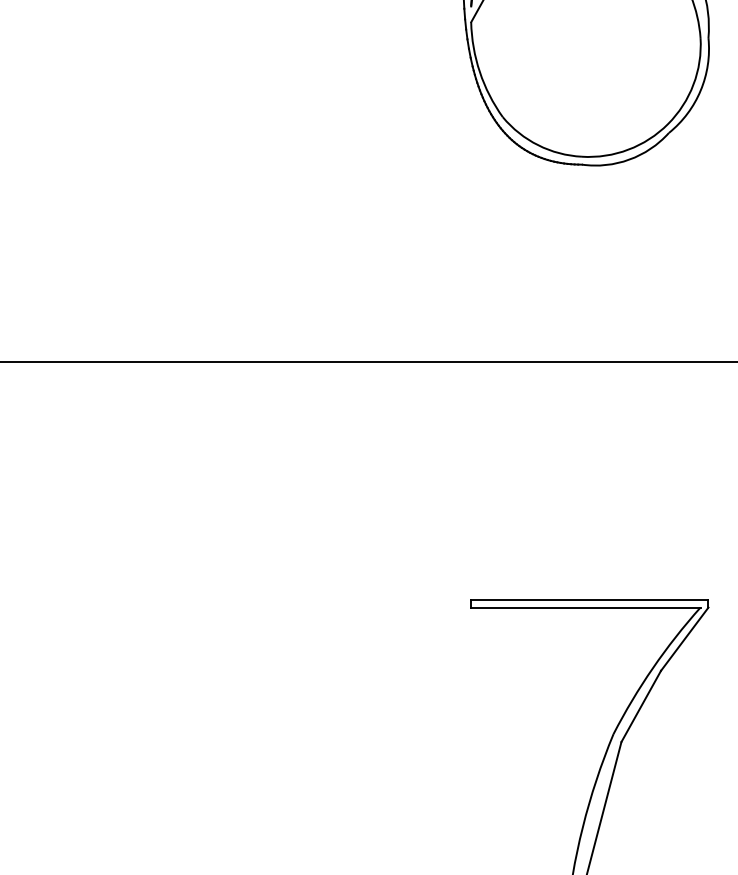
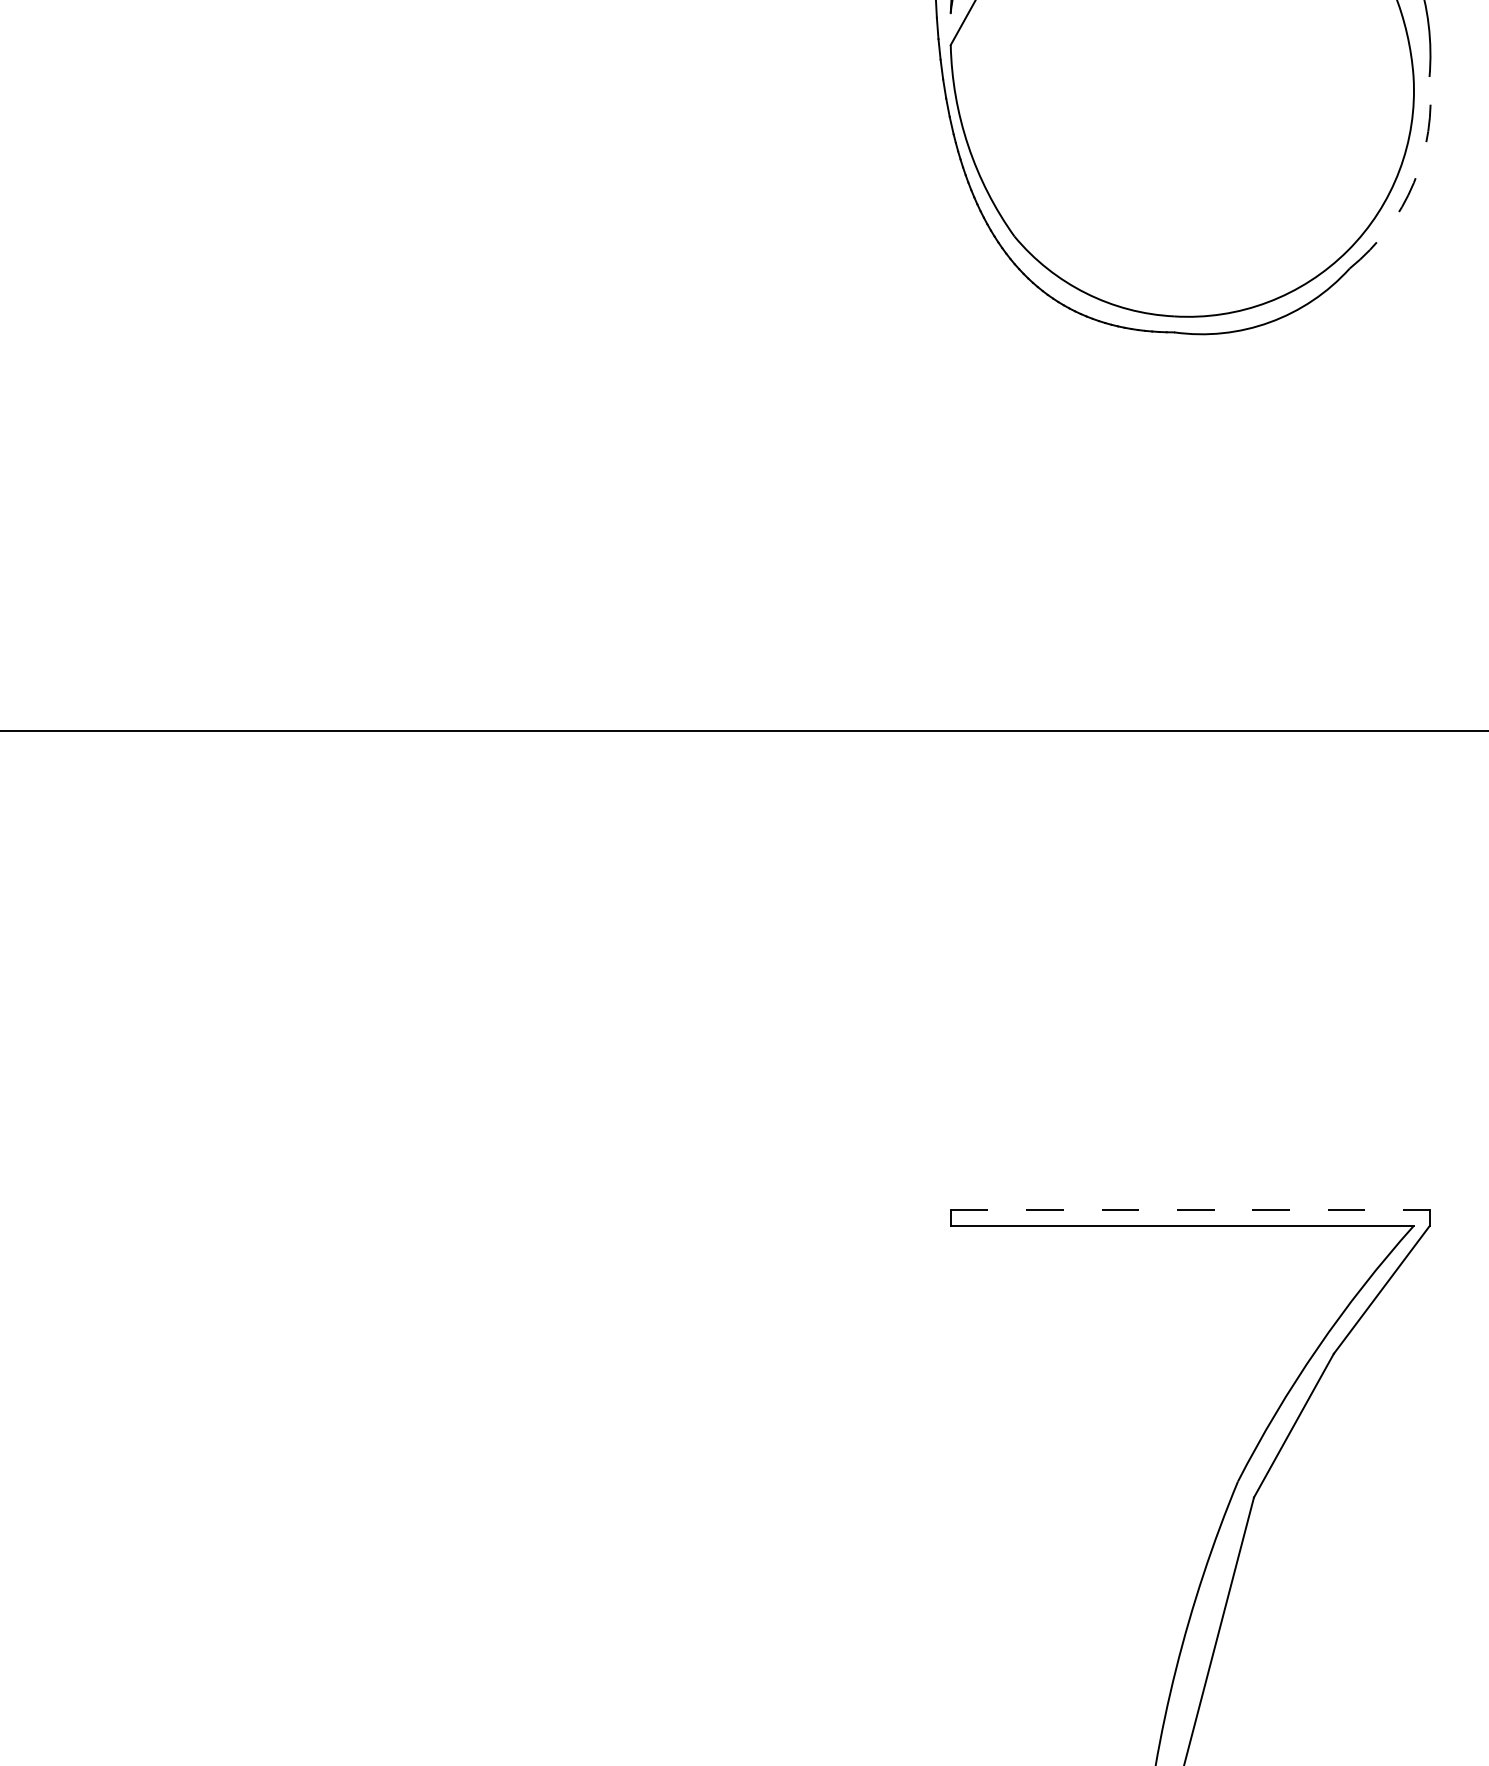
arc: (700, 90) -> (1413, 182), solid -> dashed
line: (589, 599) -> (1189, 1209), solid -> dashed

